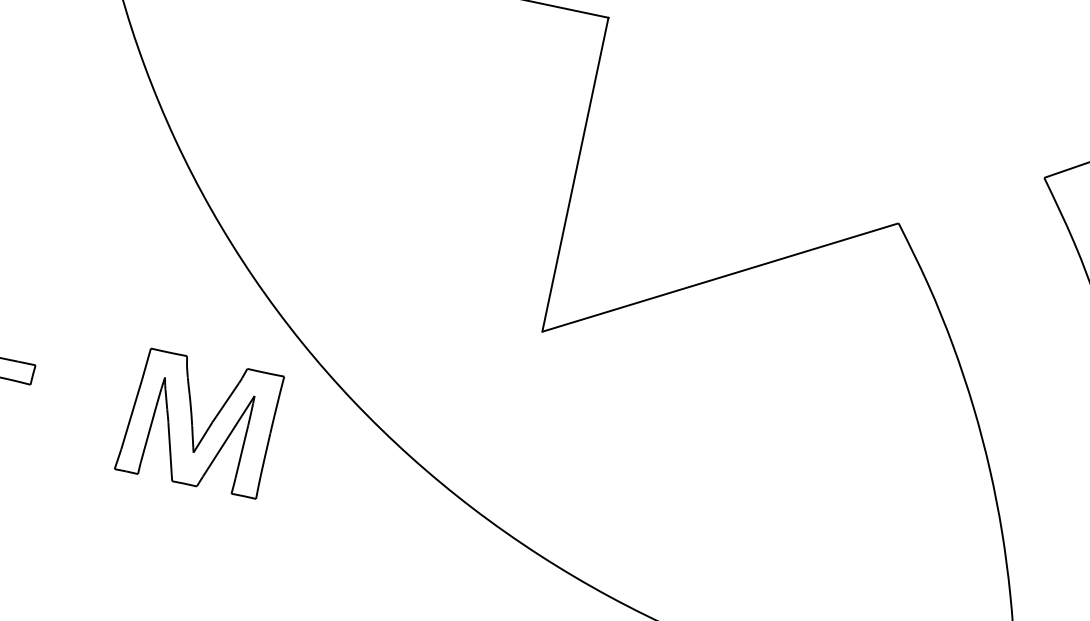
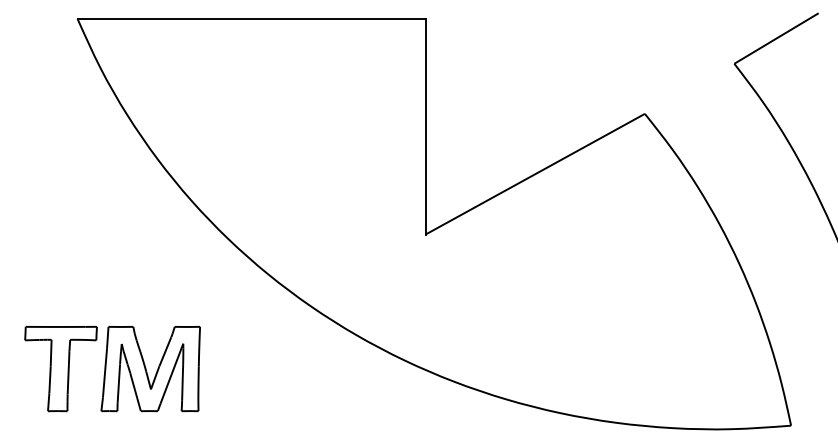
part: (198, 423) -> (150, 369), moved

